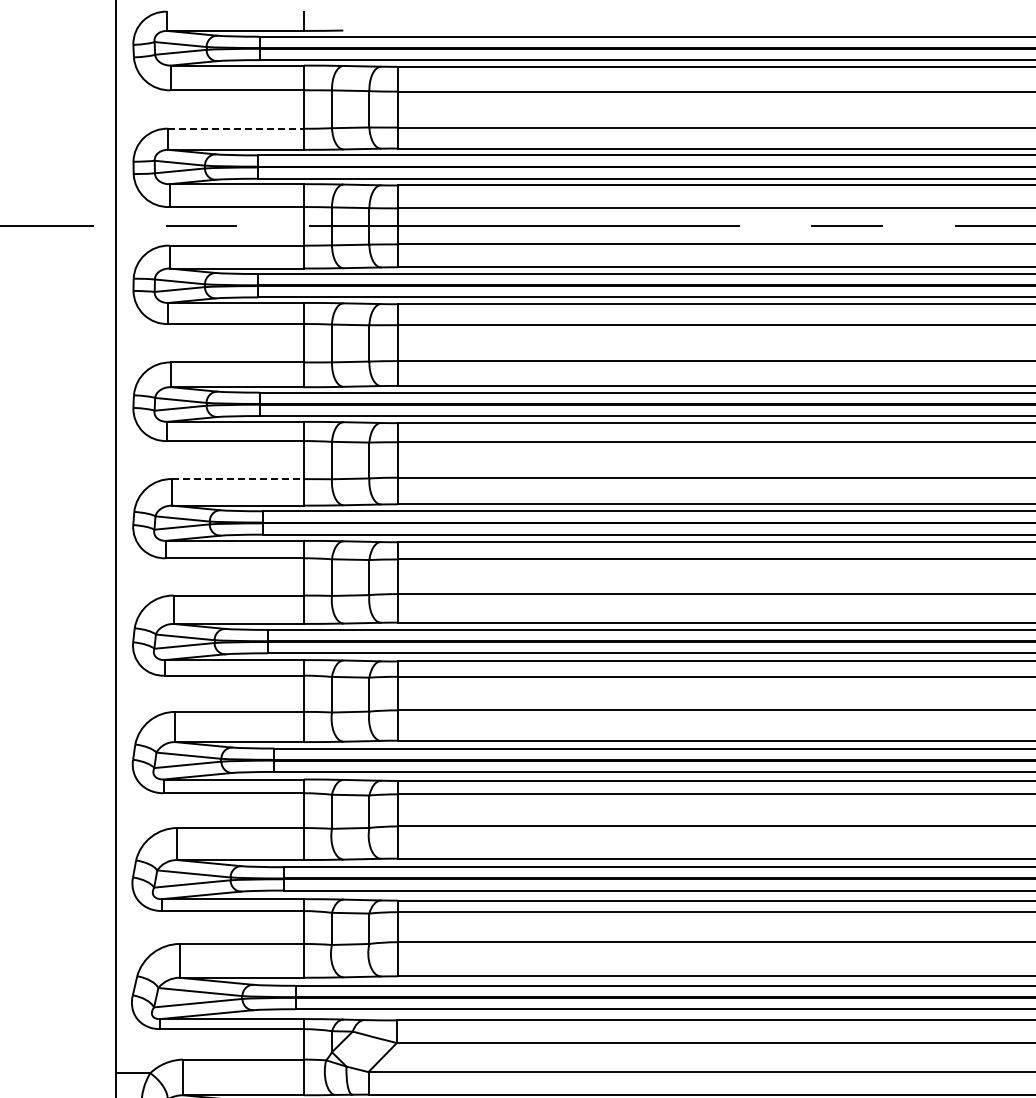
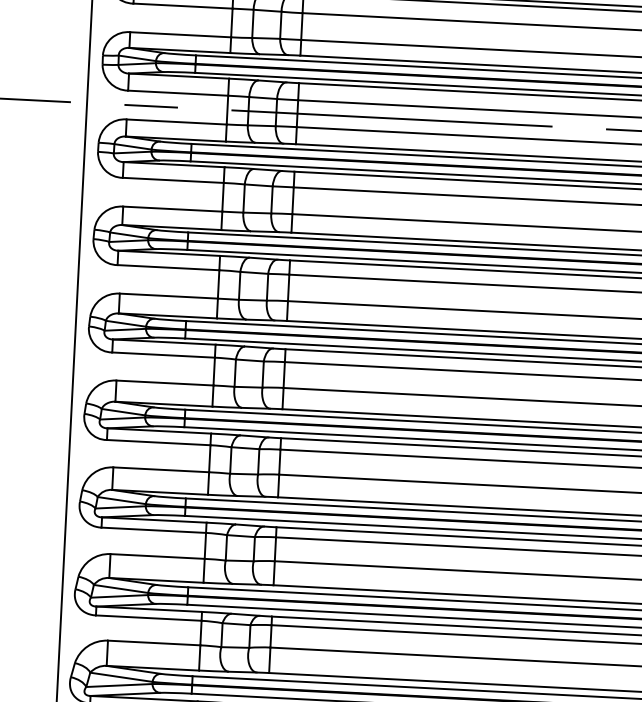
line: (236, 128) -> (181, 34), dashed -> solid
line: (237, 479) -> (168, 296), dashed -> solid

